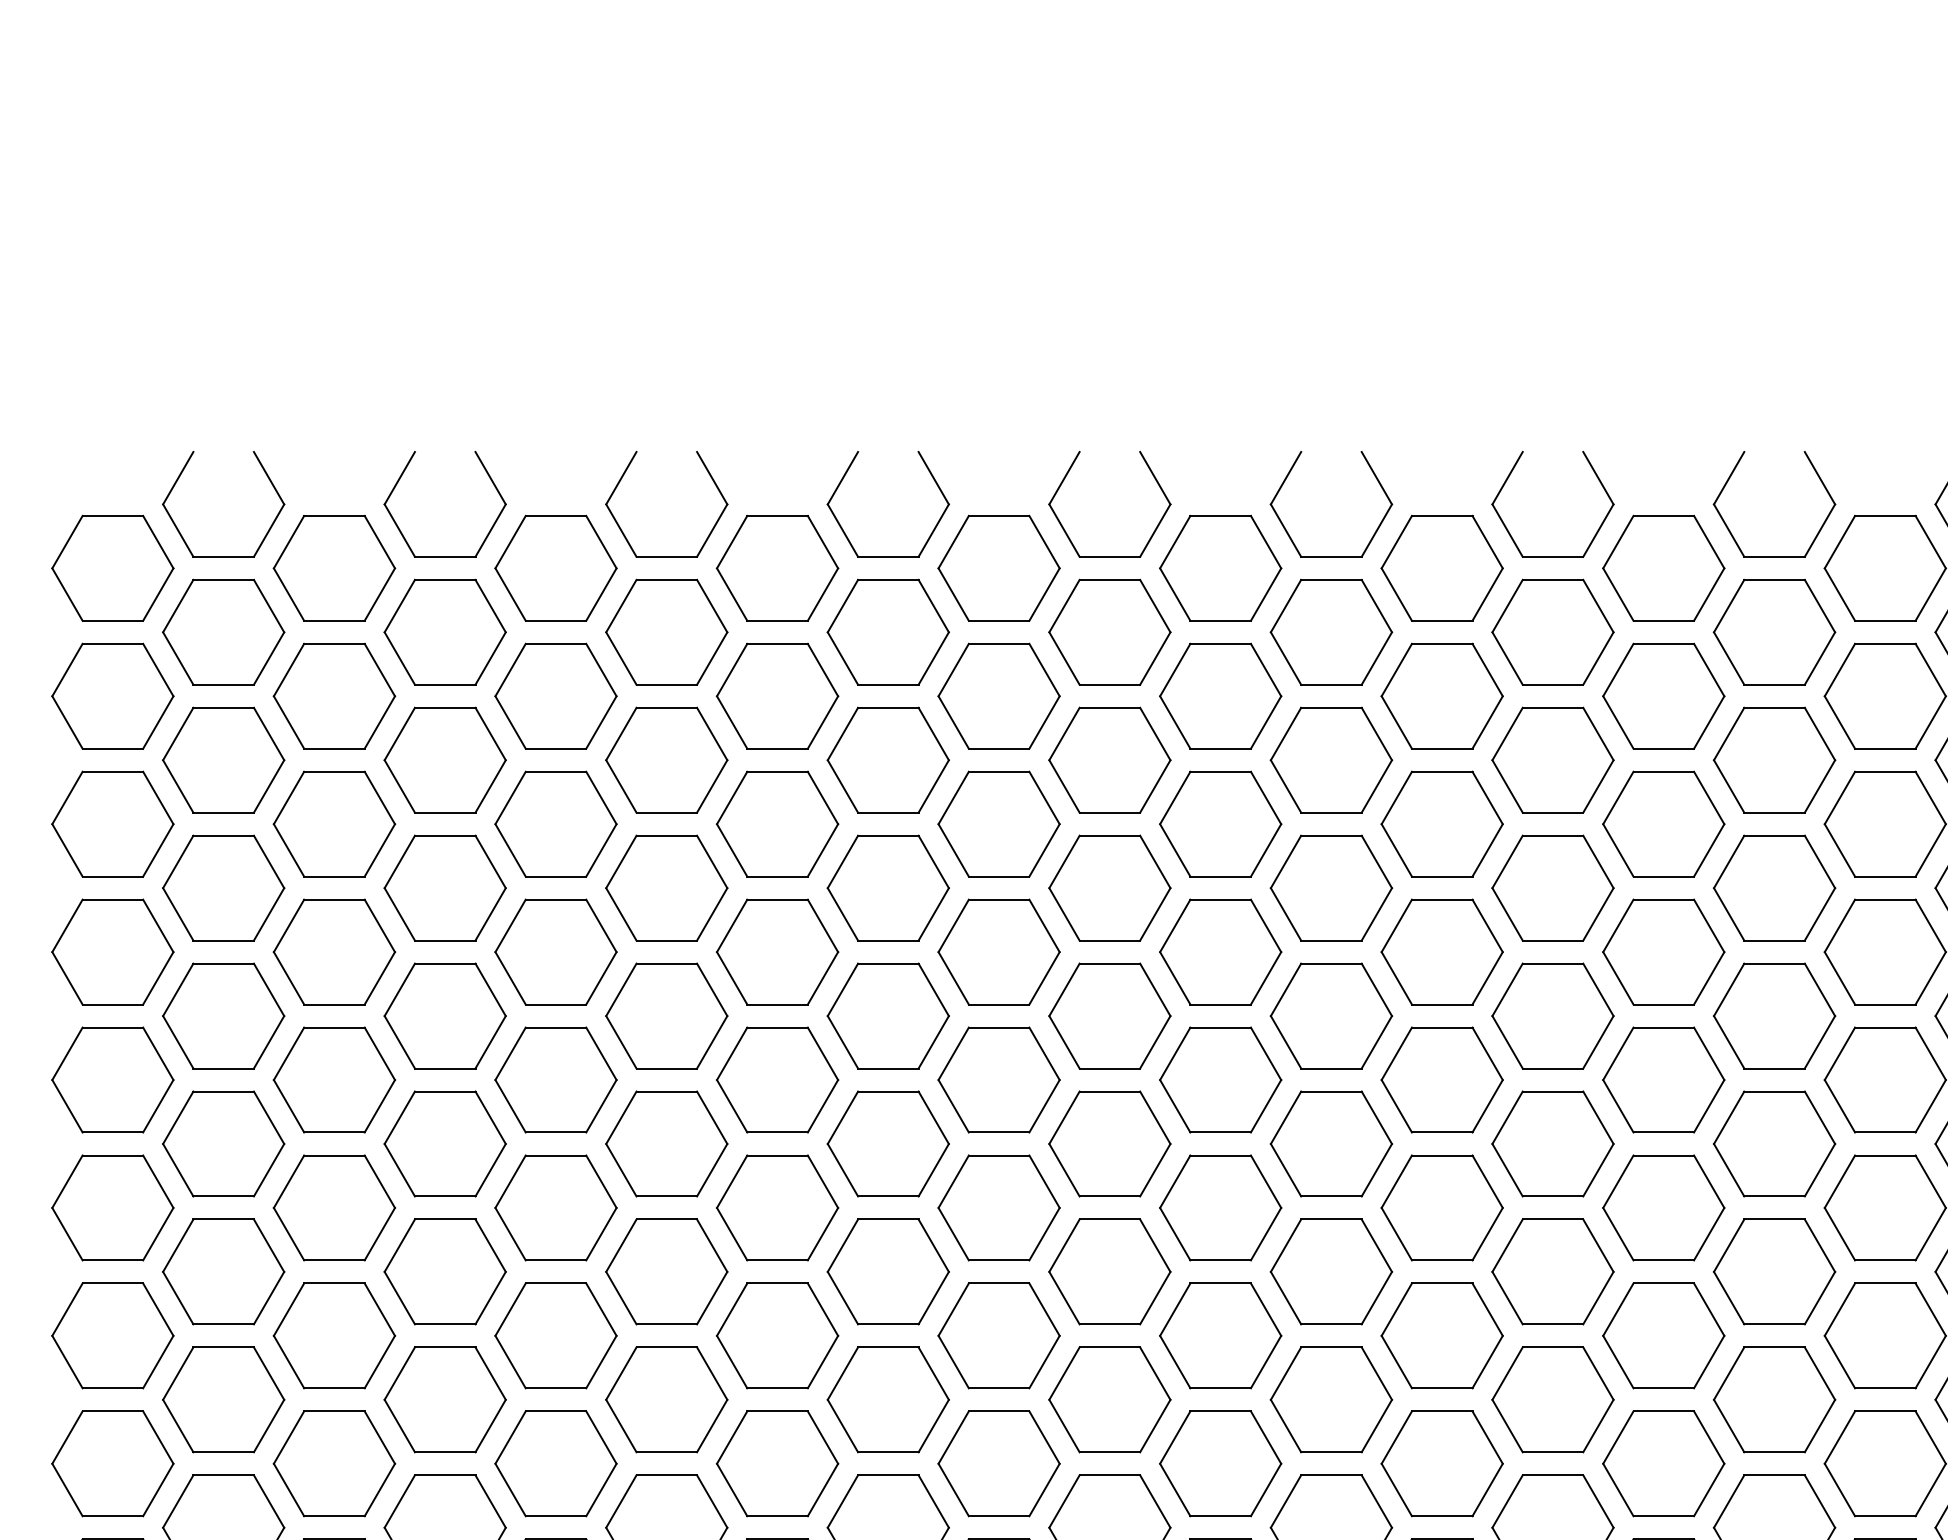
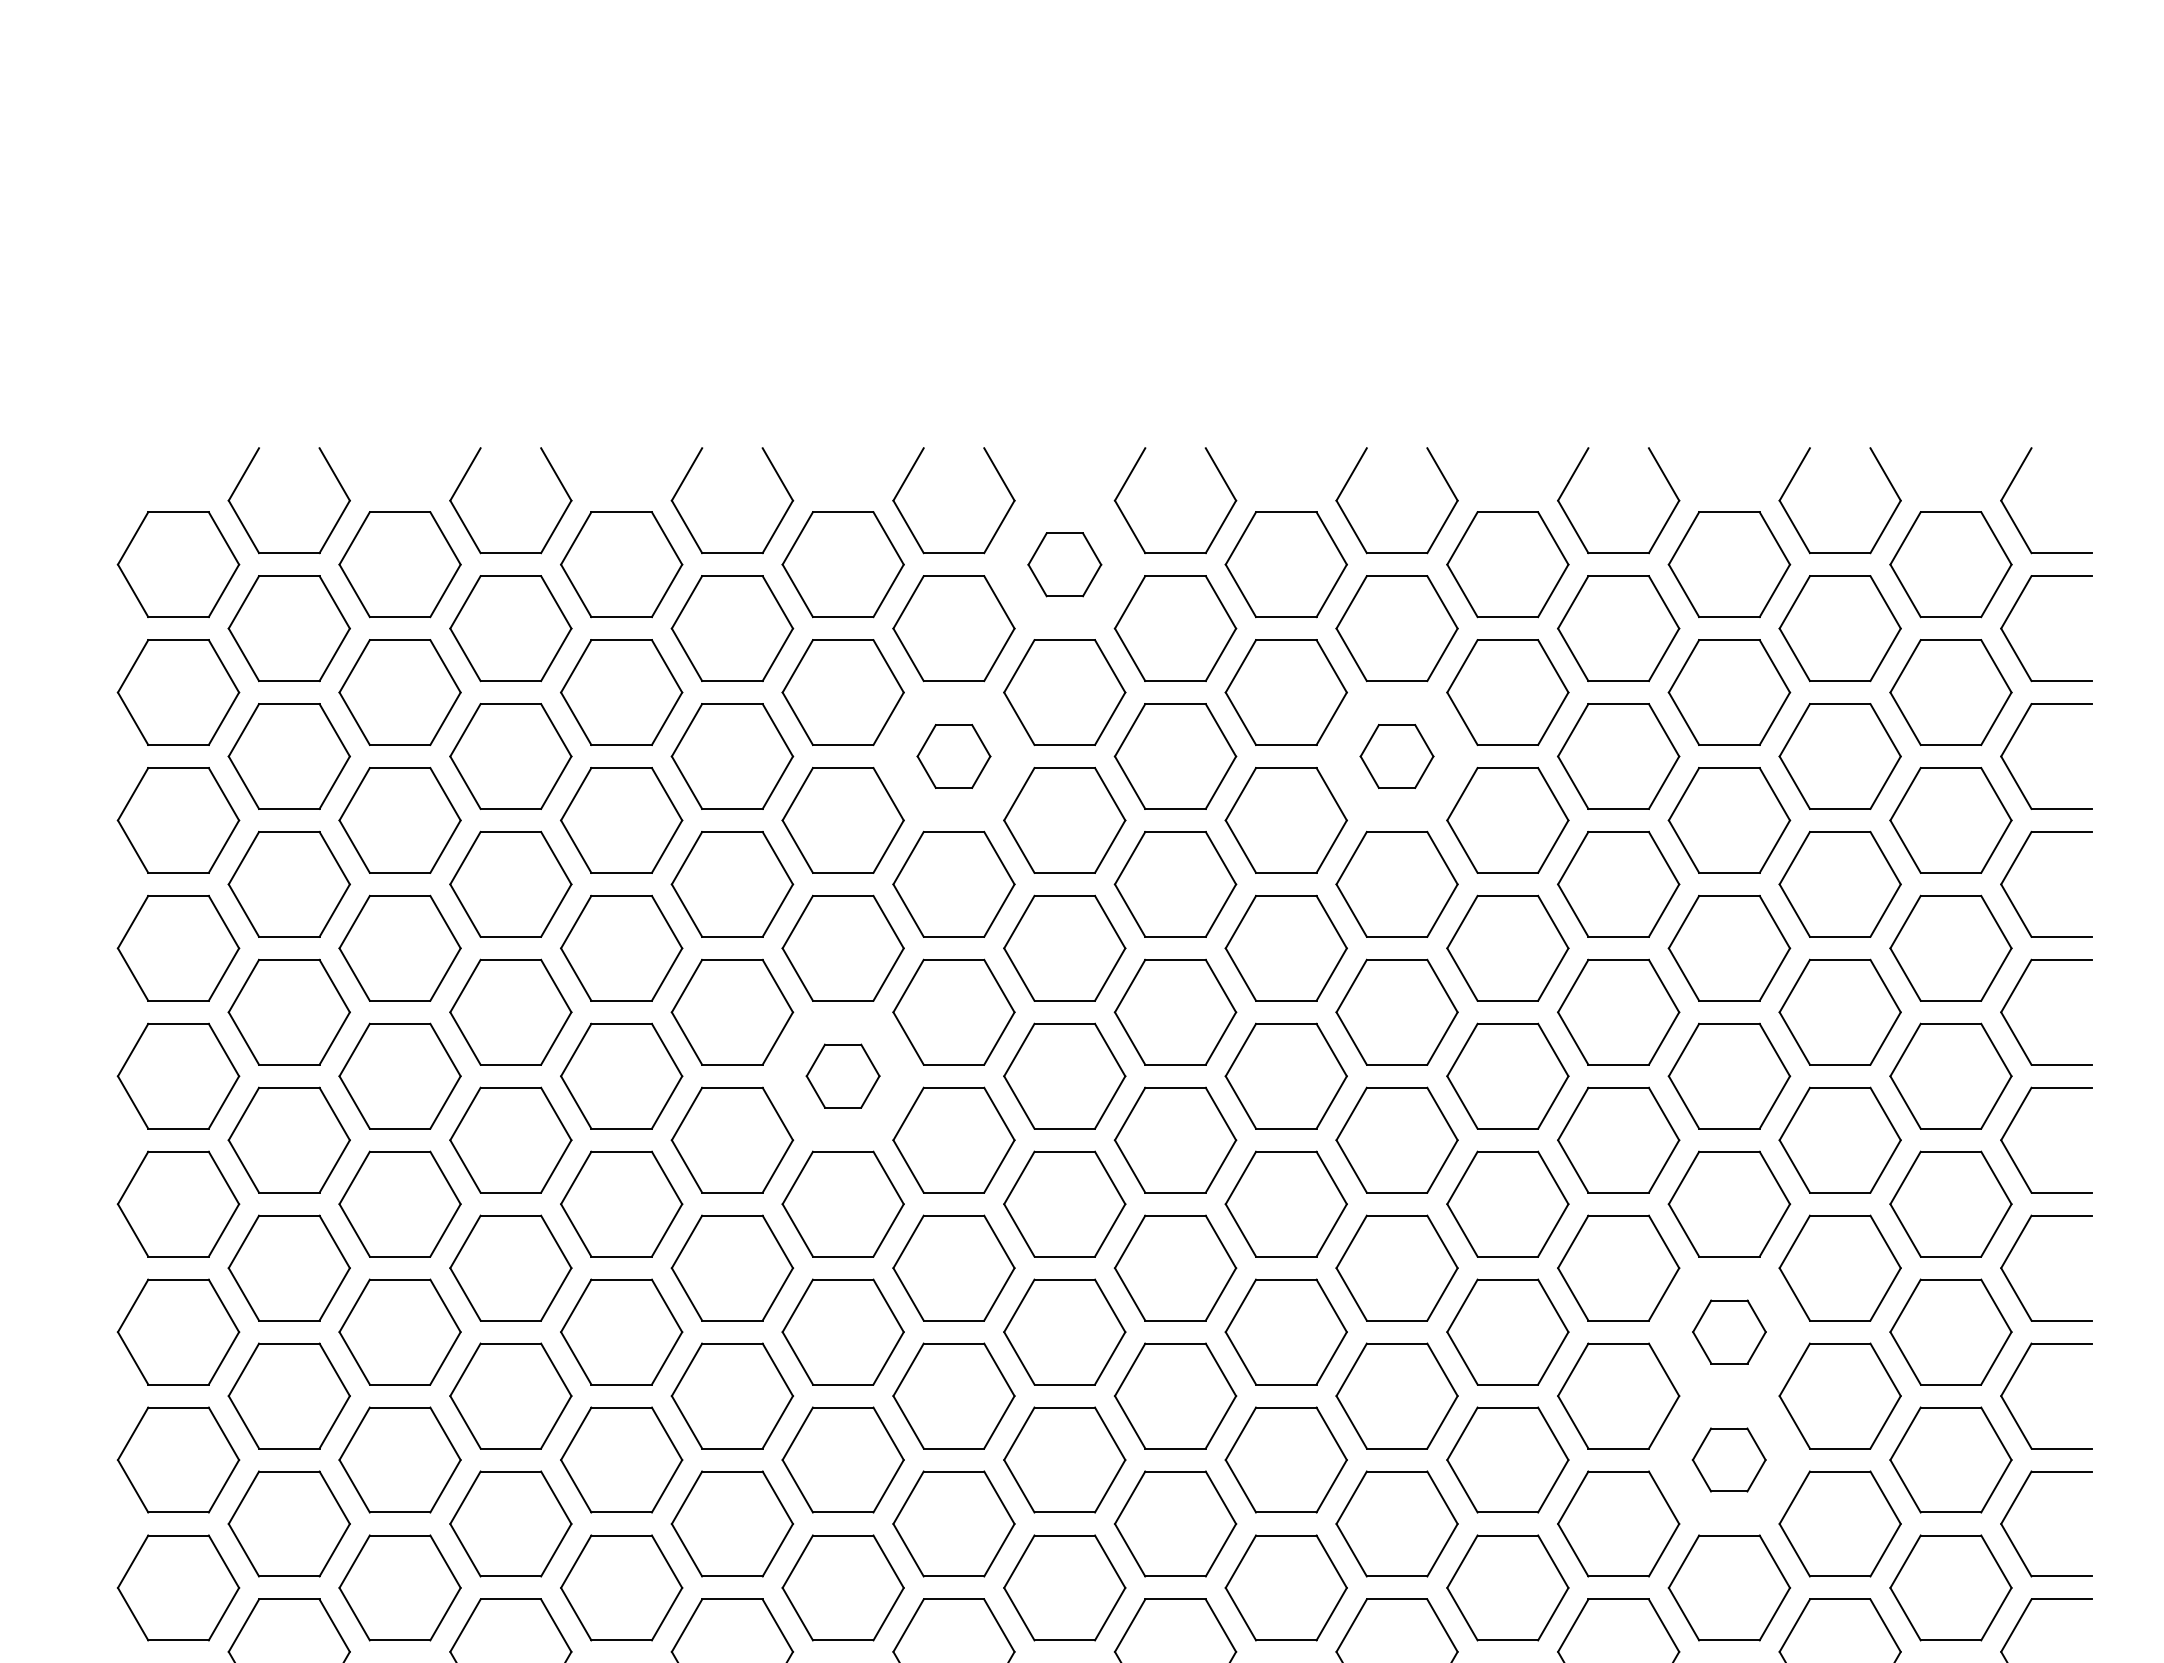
part: (998, 568) -> (1064, 564), size x0.6
part: (887, 760) -> (953, 756), size x0.6
part: (1330, 760) -> (1396, 756), size x0.6
part: (776, 1079) -> (842, 1075), size x0.6
part: (1663, 1335) -> (1729, 1331), size x0.6
part: (1662, 1463) -> (1728, 1459), size x0.6

